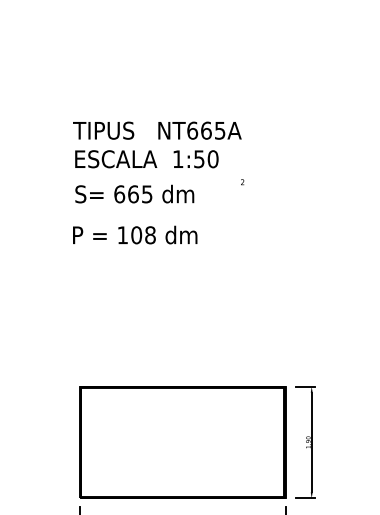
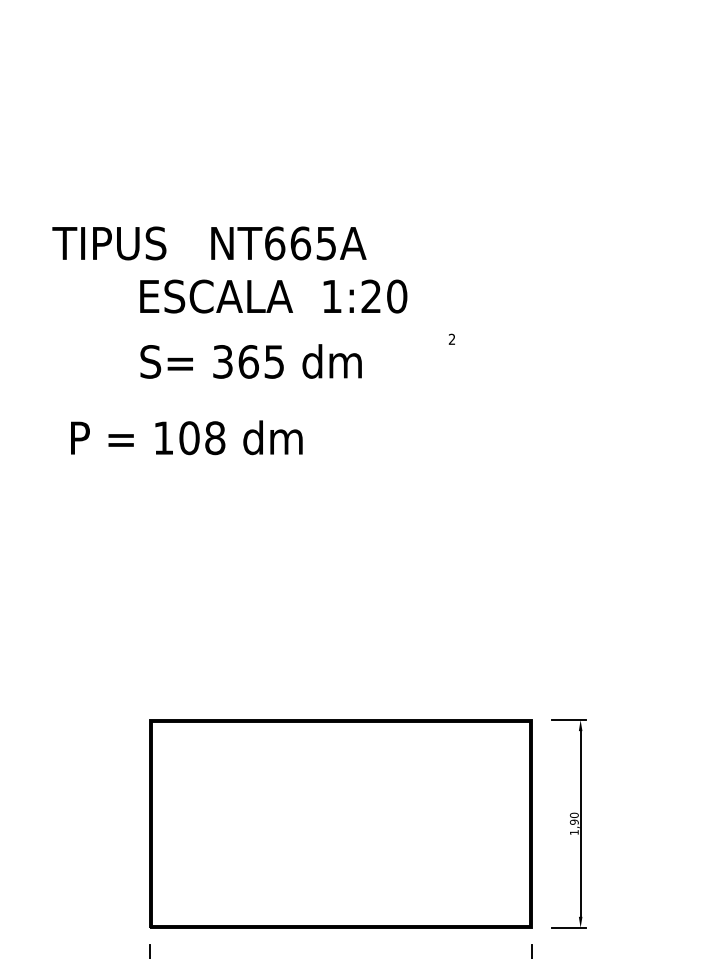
text: (157, 130) -> (209, 243), moved
text: (199, 159) -> (371, 297), 1:50 -> 1:20
text: (119, 194) -> (222, 362), 665 -> 365
text: (135, 234) -> (187, 436), moved

